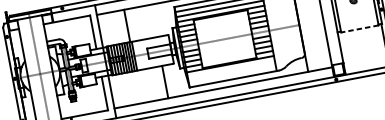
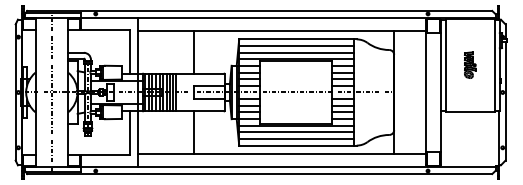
line: (127, 25) -> (194, 51), moved
line: (359, 28) -> (470, 111), dashed -> solid
line: (231, 69) -> (296, 132), added
line: (232, 73) -> (296, 138), added
line: (165, 81) -> (194, 132), moved

